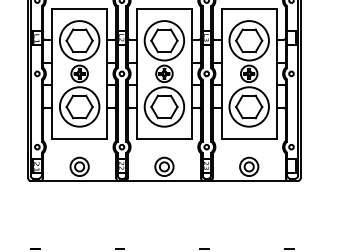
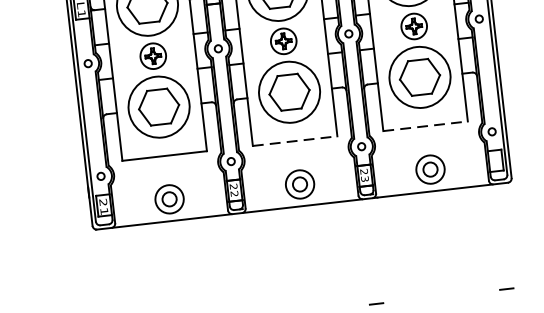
line: (164, 138) -> (295, 140), solid -> dashed
line: (249, 138) -> (425, 125), solid -> dashed

